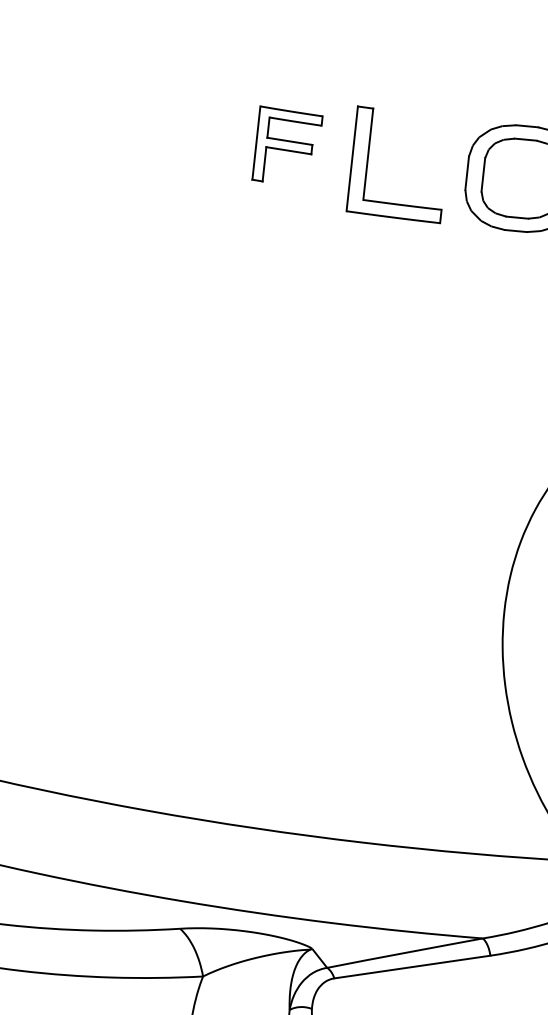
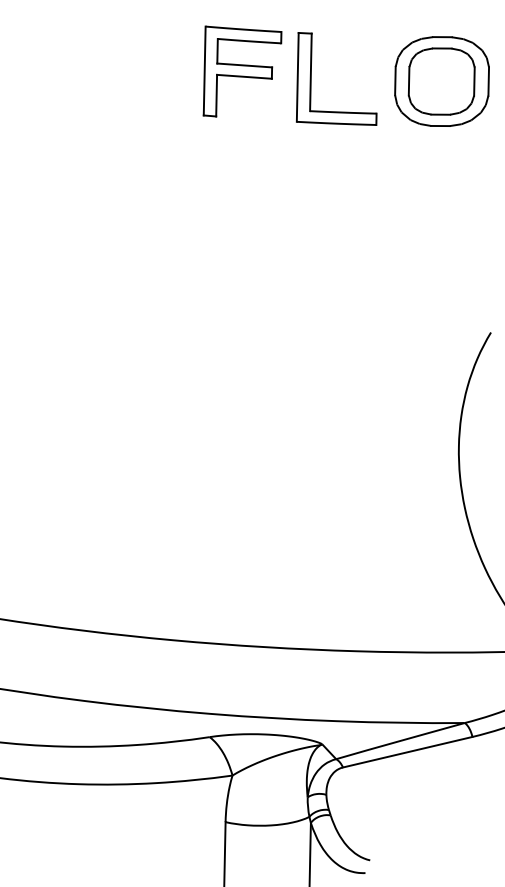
part: (287, 146) -> (242, 71), size x1.43

